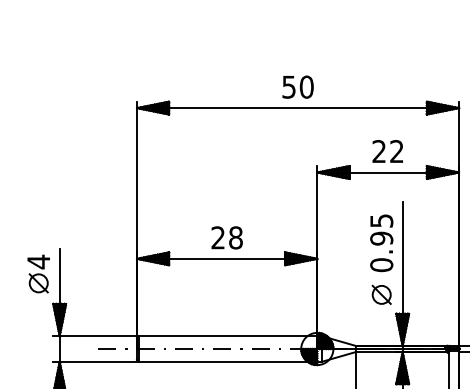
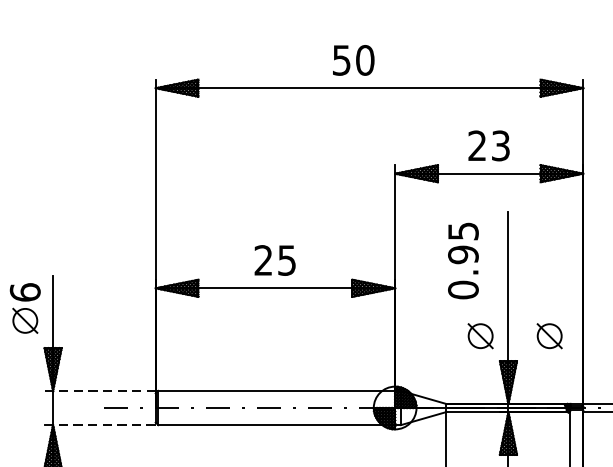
text: (297, 86) -> (352, 59), moved
text: (396, 151) -> (500, 145), 22 -> 23
text: (235, 237) -> (286, 259), 28 -> 25
text: (381, 243) -> (463, 261), moved
text: (38, 261) -> (24, 291), 4 -> 6
part: (433, 294) -> (549, 335), added
line: (95, 336) -> (100, 391), solid -> dashed
line: (98, 361) -> (104, 424), solid -> dashed

